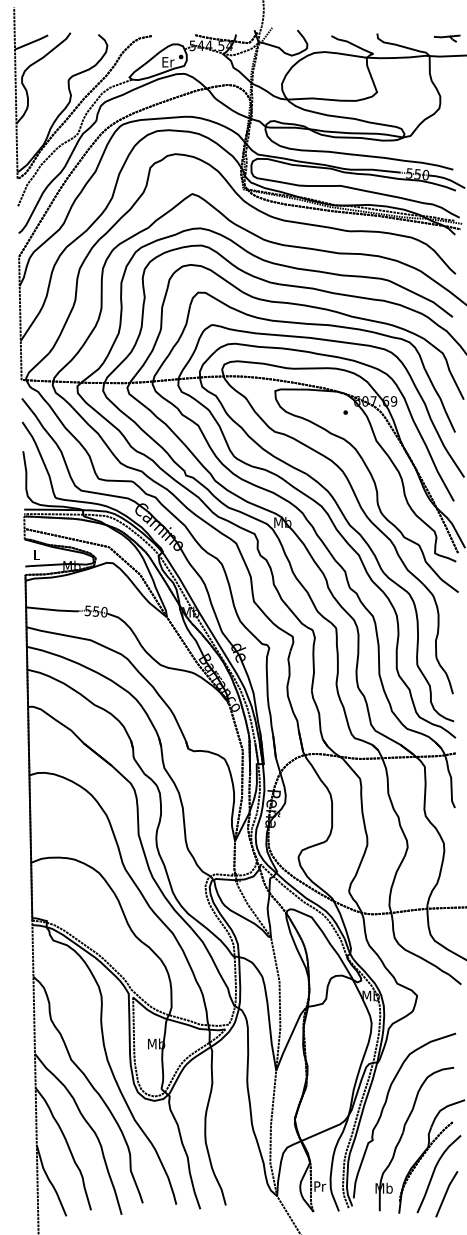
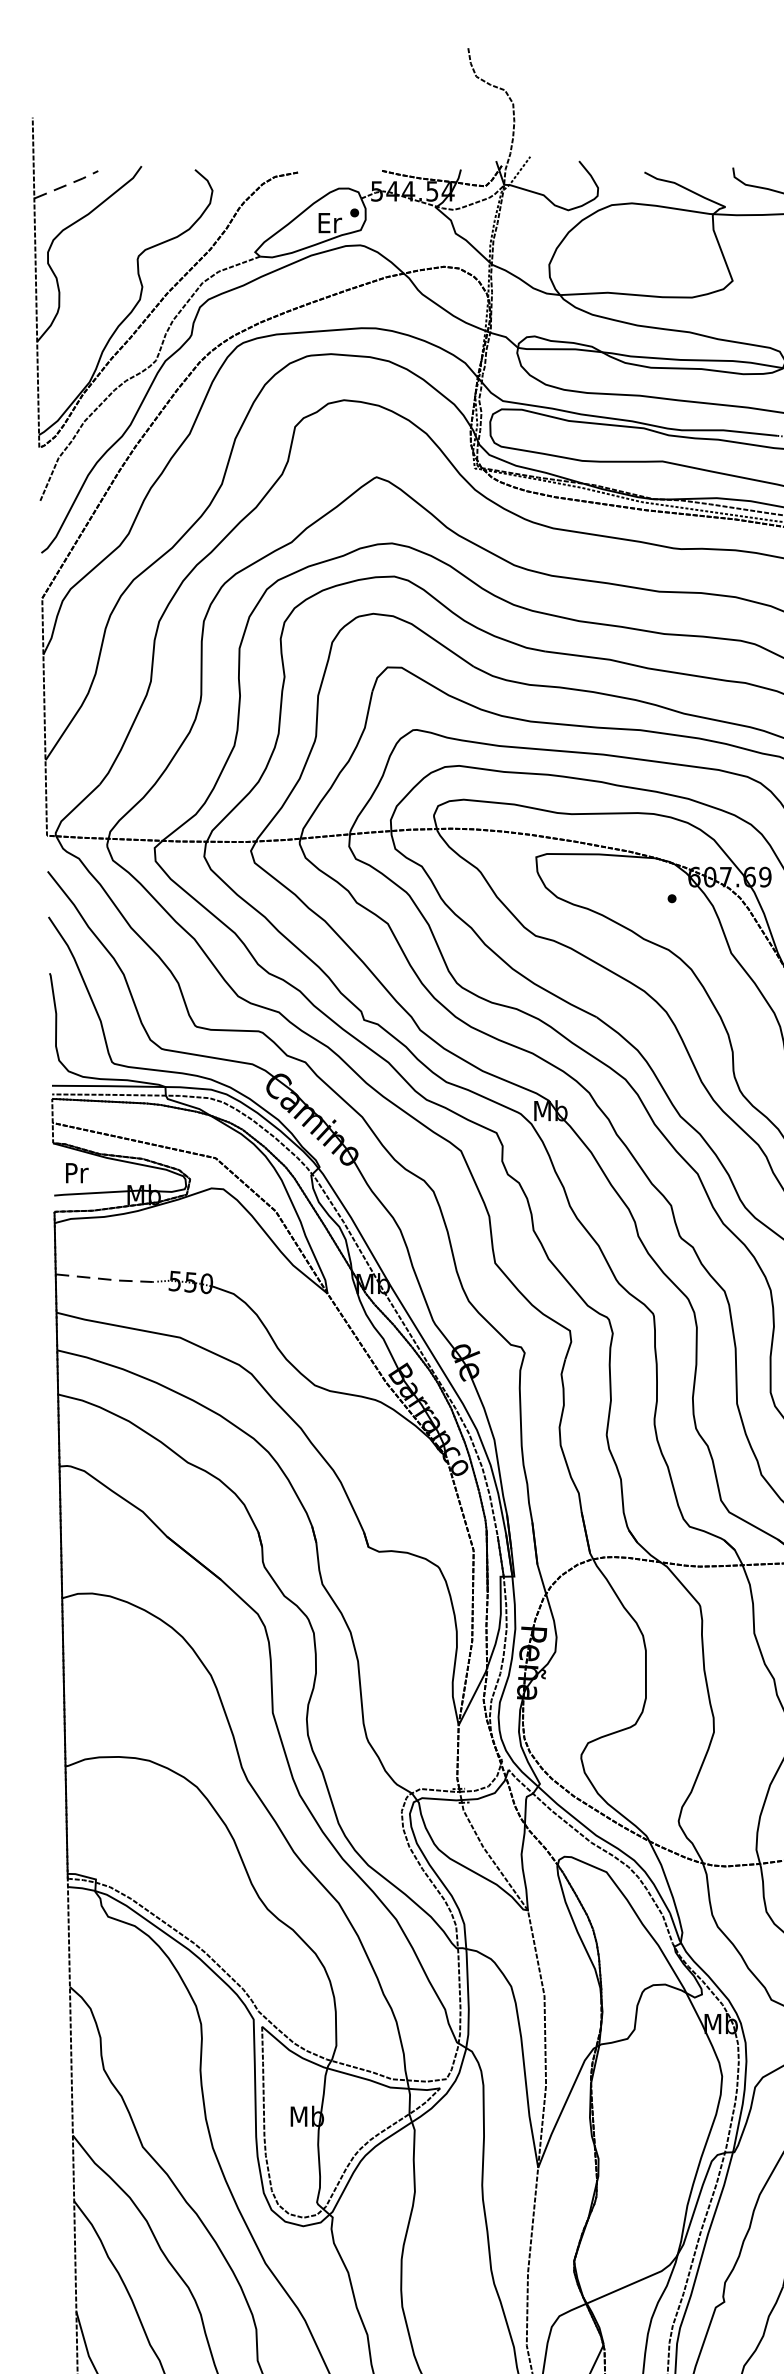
line: (32, 42) -> (68, 184), solid -> dashed
text: (37, 554) -> (77, 1172), L -> Pr
line: (53, 610) -> (108, 1280), solid -> dashed

